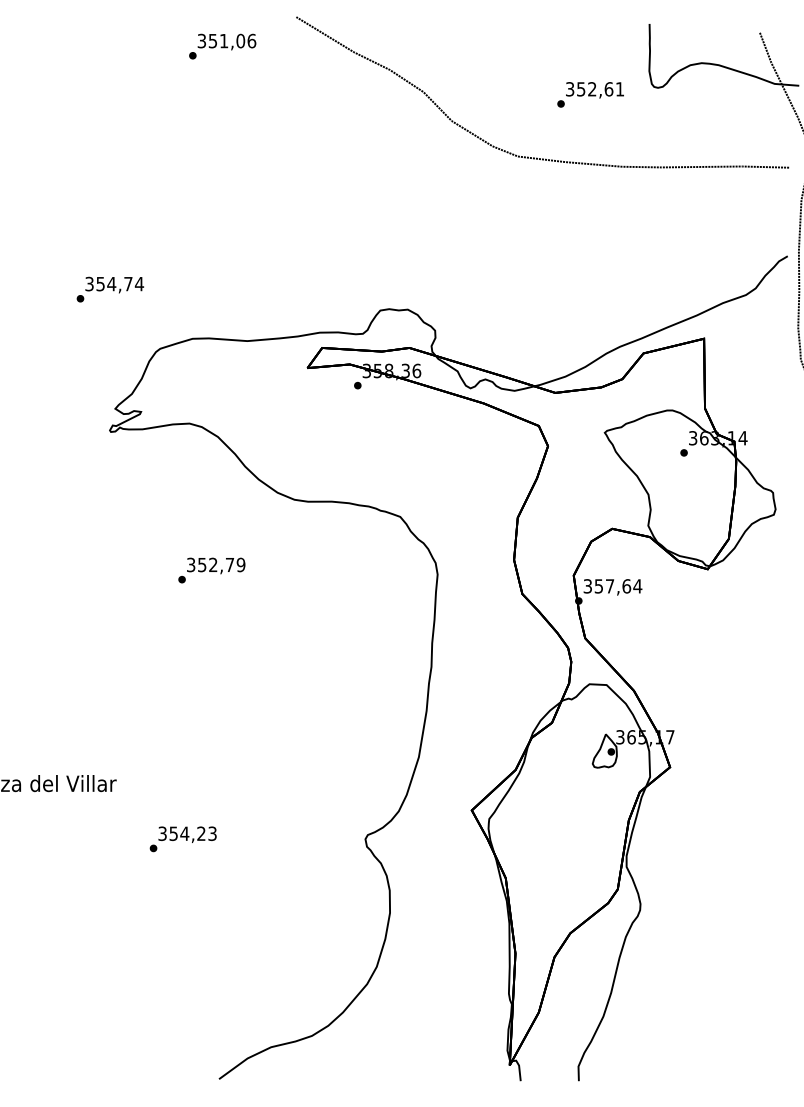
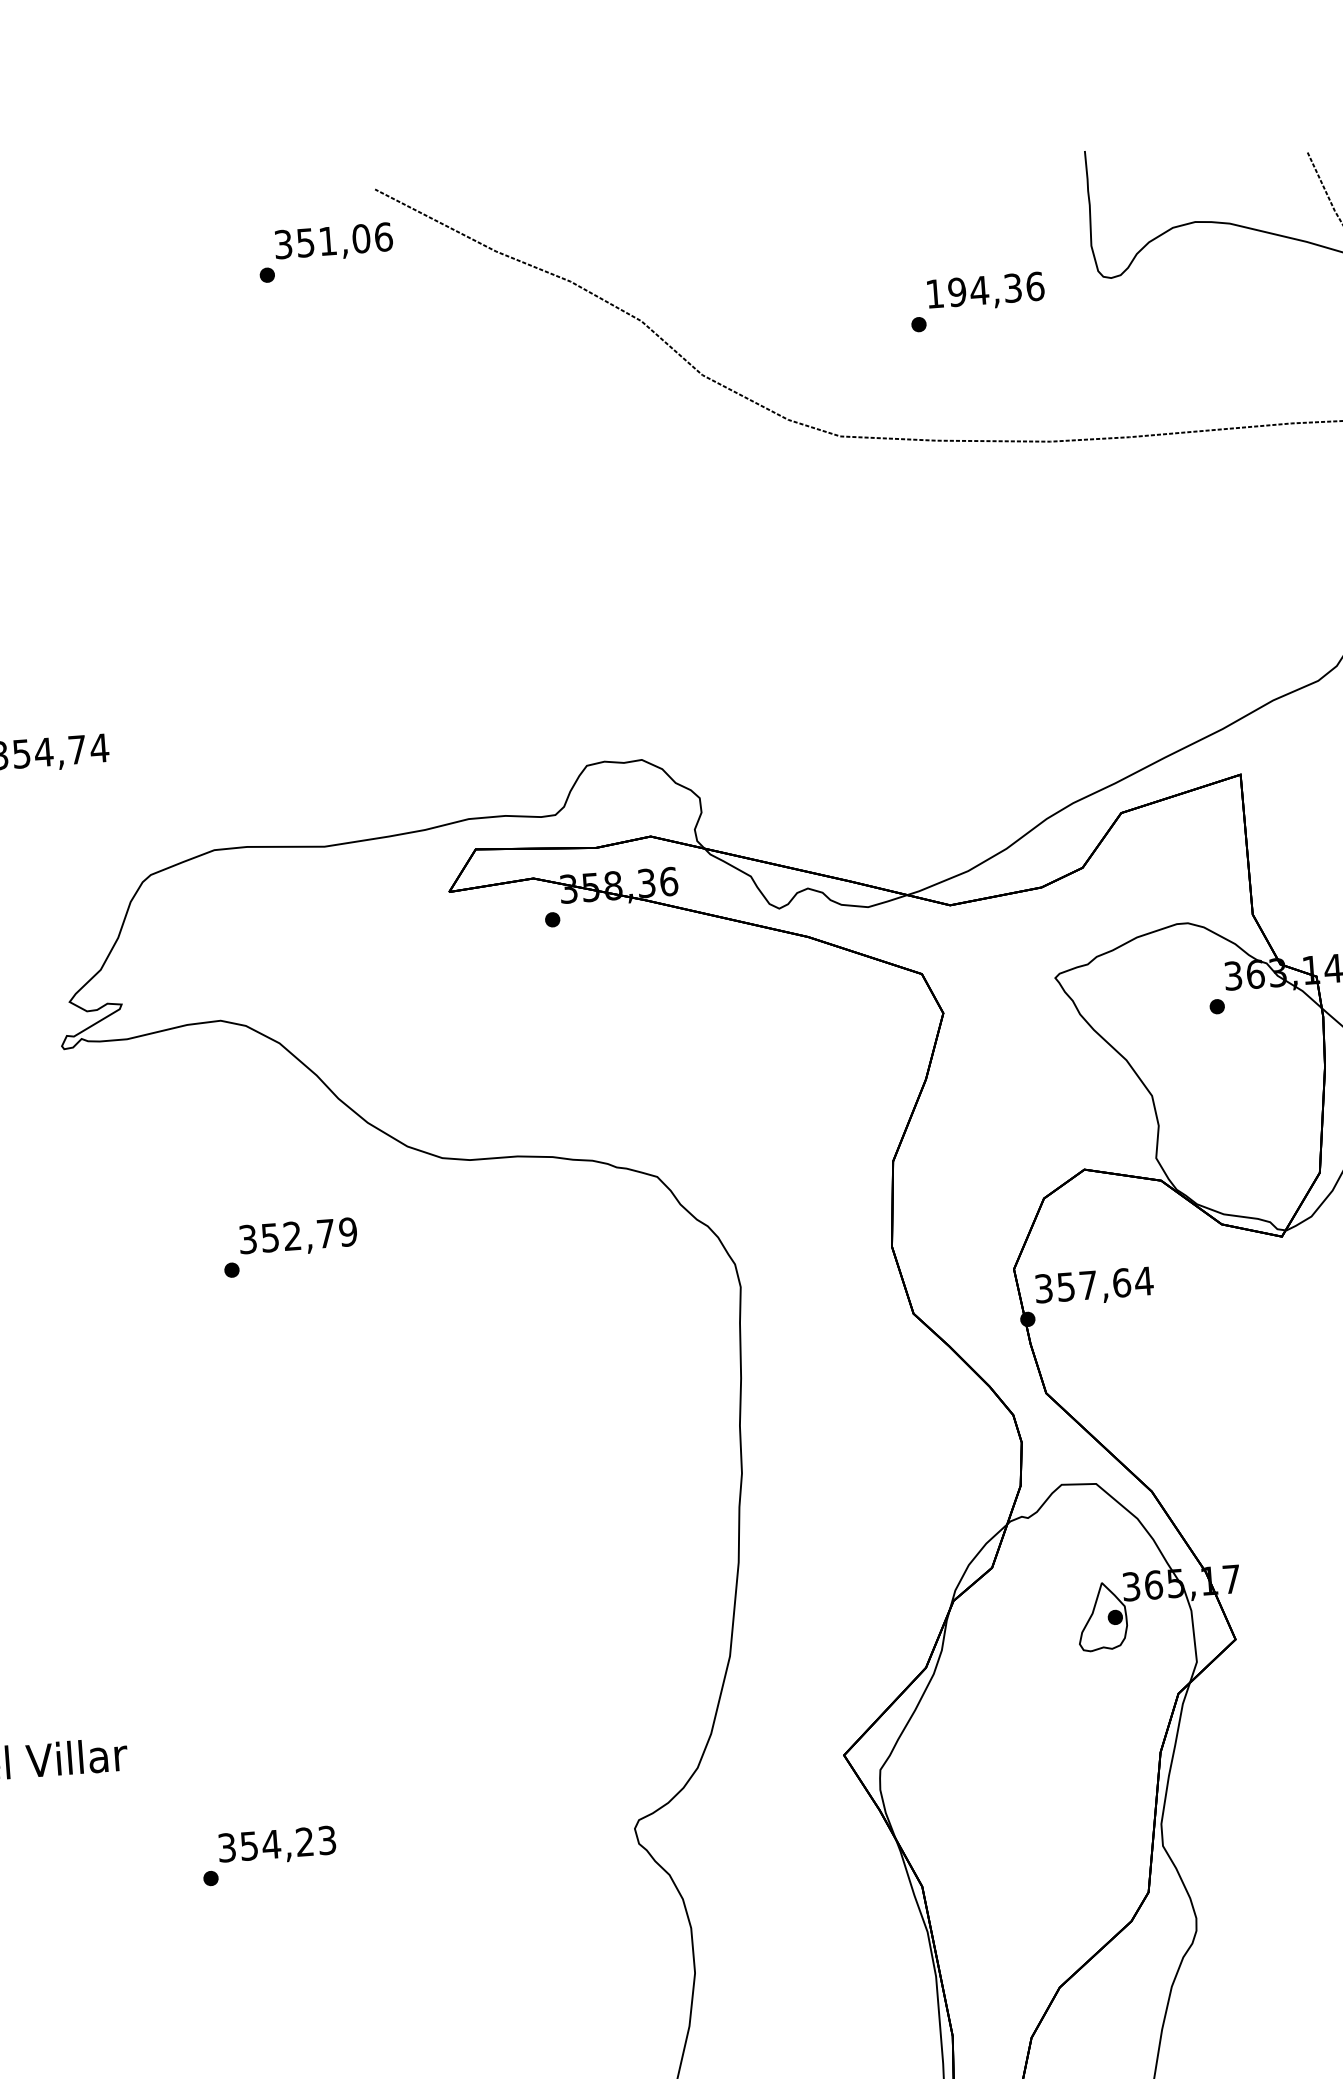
text: (222, 46) -> (325, 252), moved
text: (595, 89) -> (985, 290), 352,61 -> 194,36
text: (211, 570) -> (289, 1247), moved

